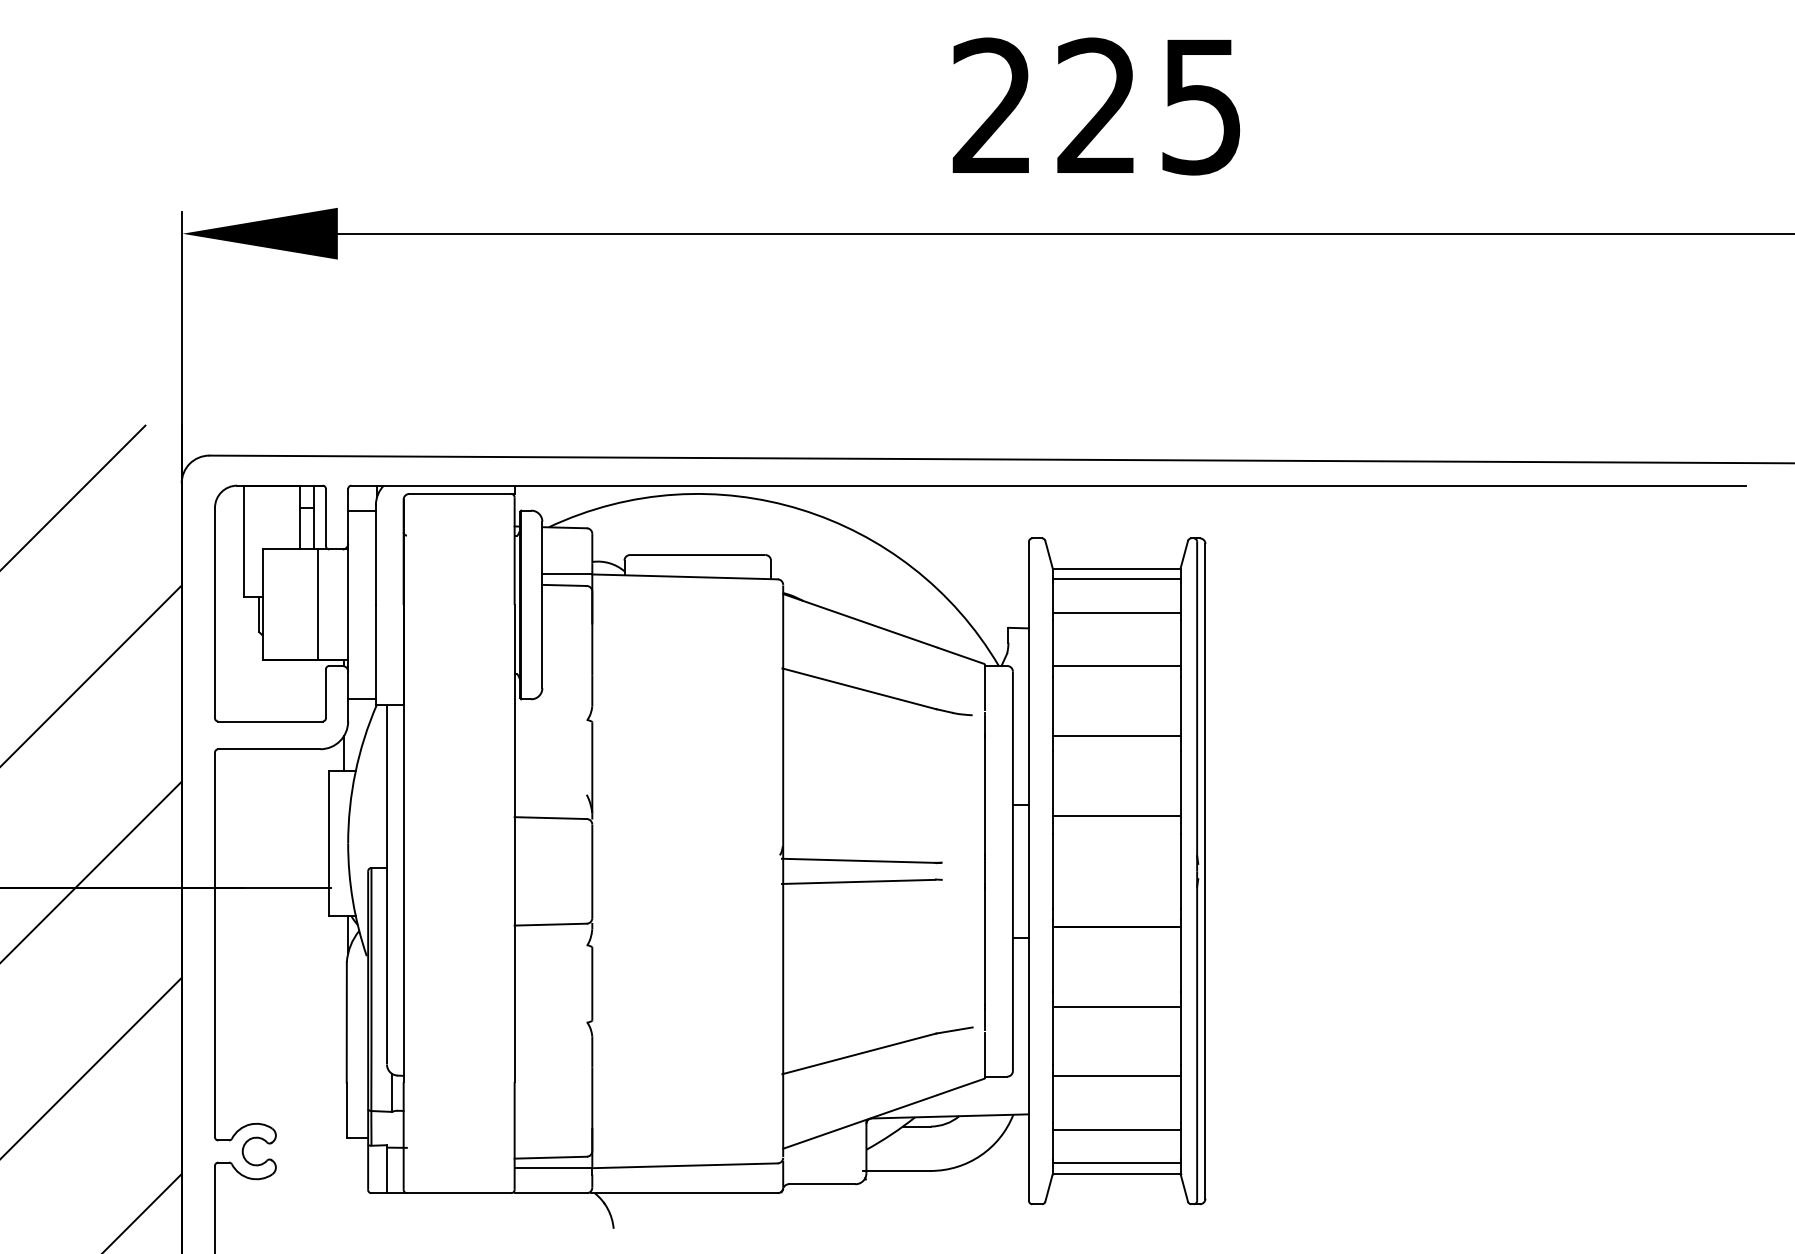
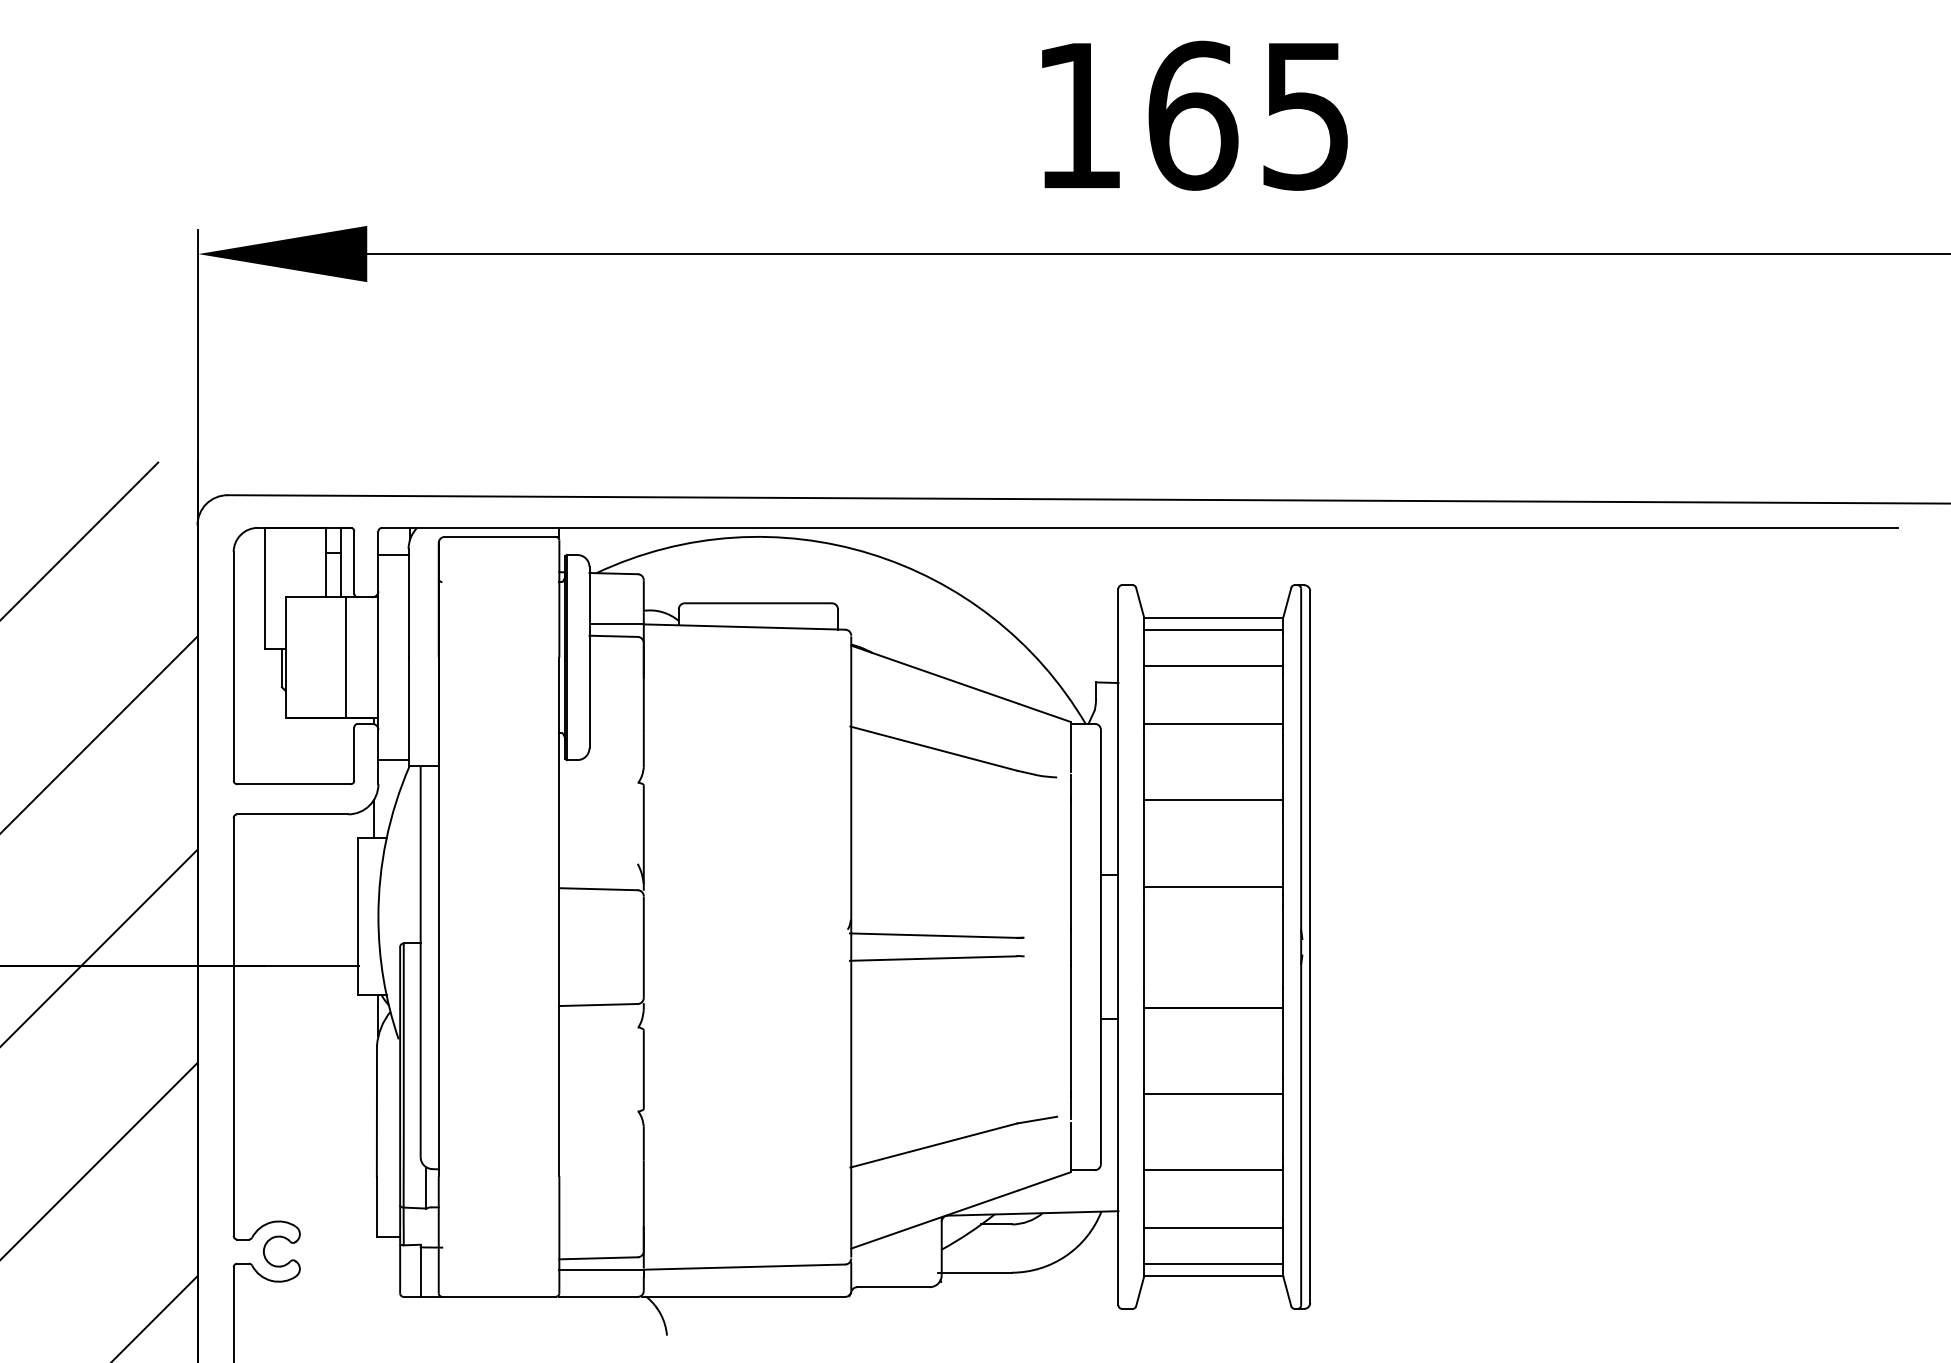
text: (1045, 106) -> (1136, 115), 225 -> 165

